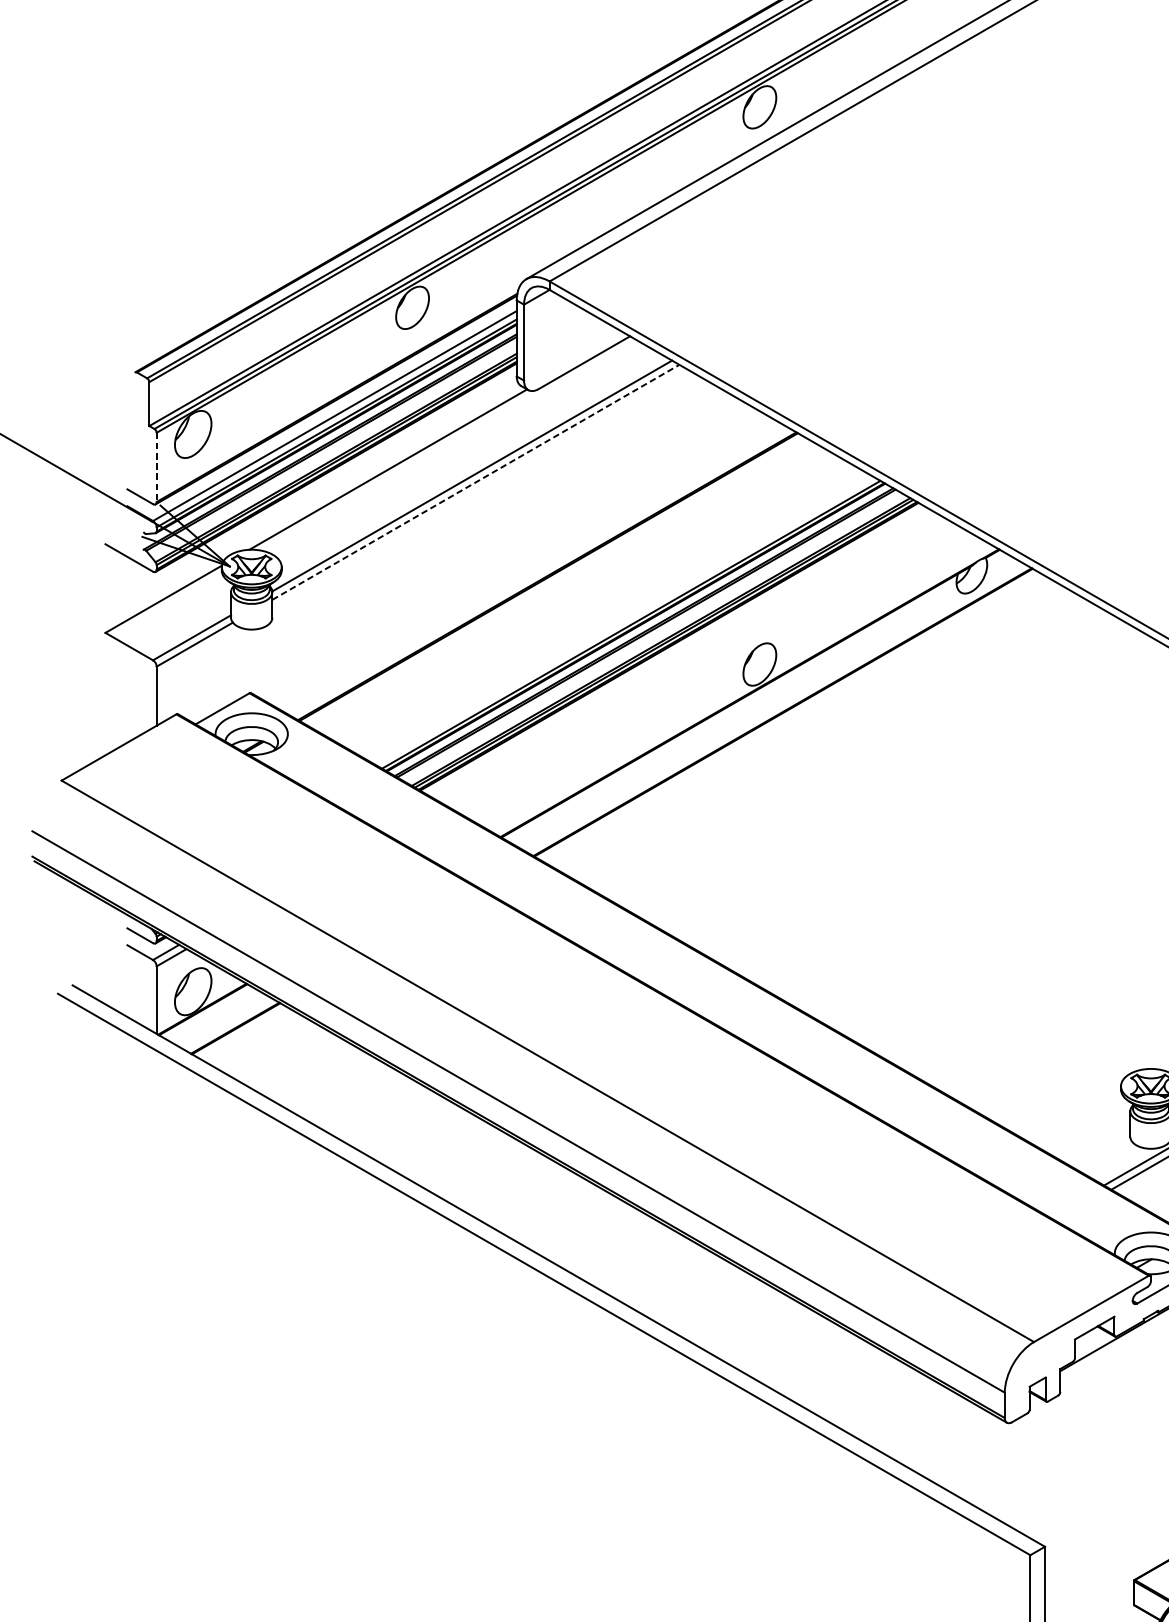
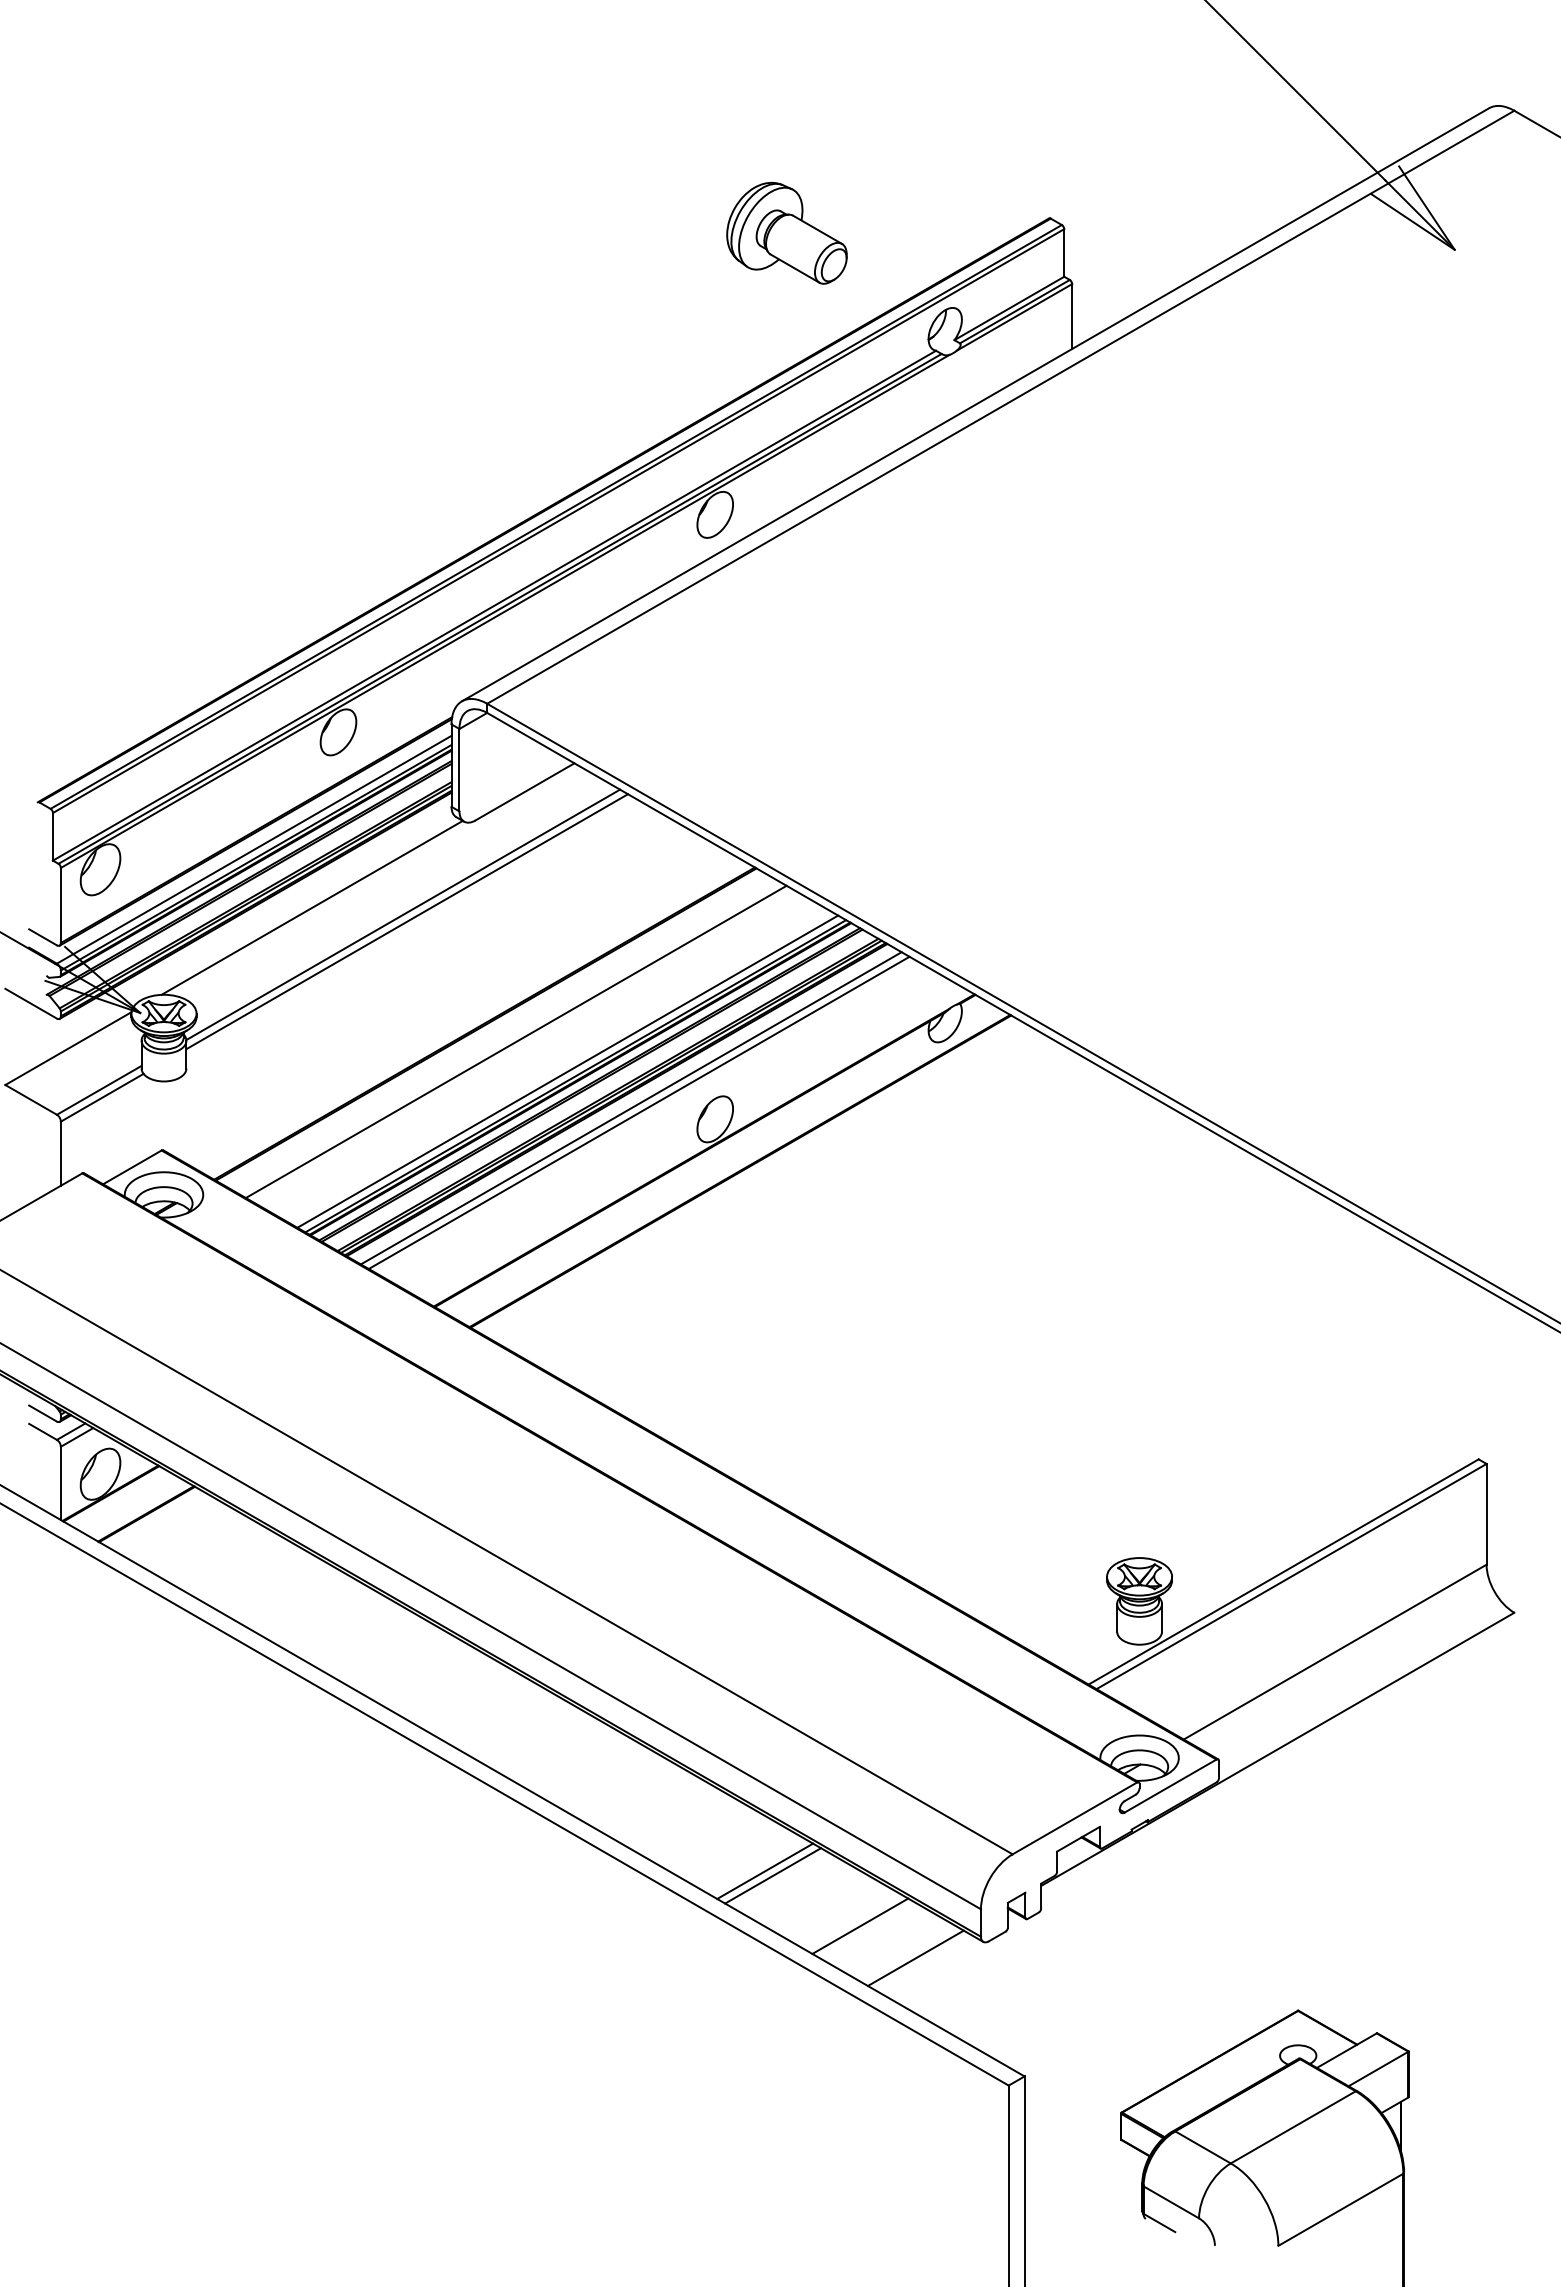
line: (156, 467) -> (60, 905), dashed -> solid
line: (476, 482) -> (407, 921), dashed -> solid
line: (575, 592) -> (515, 1041), added
line: (623, 620) -> (567, 1071), added
line: (681, 654) -> (630, 1108), added
line: (689, 658) -> (638, 1112), added
line: (806, 1356) -> (765, 1870), added
line: (813, 1361) -> (773, 1875), added
line: (893, 1407) -> (860, 1925), added
line: (944, 1437) -> (915, 1957), added

